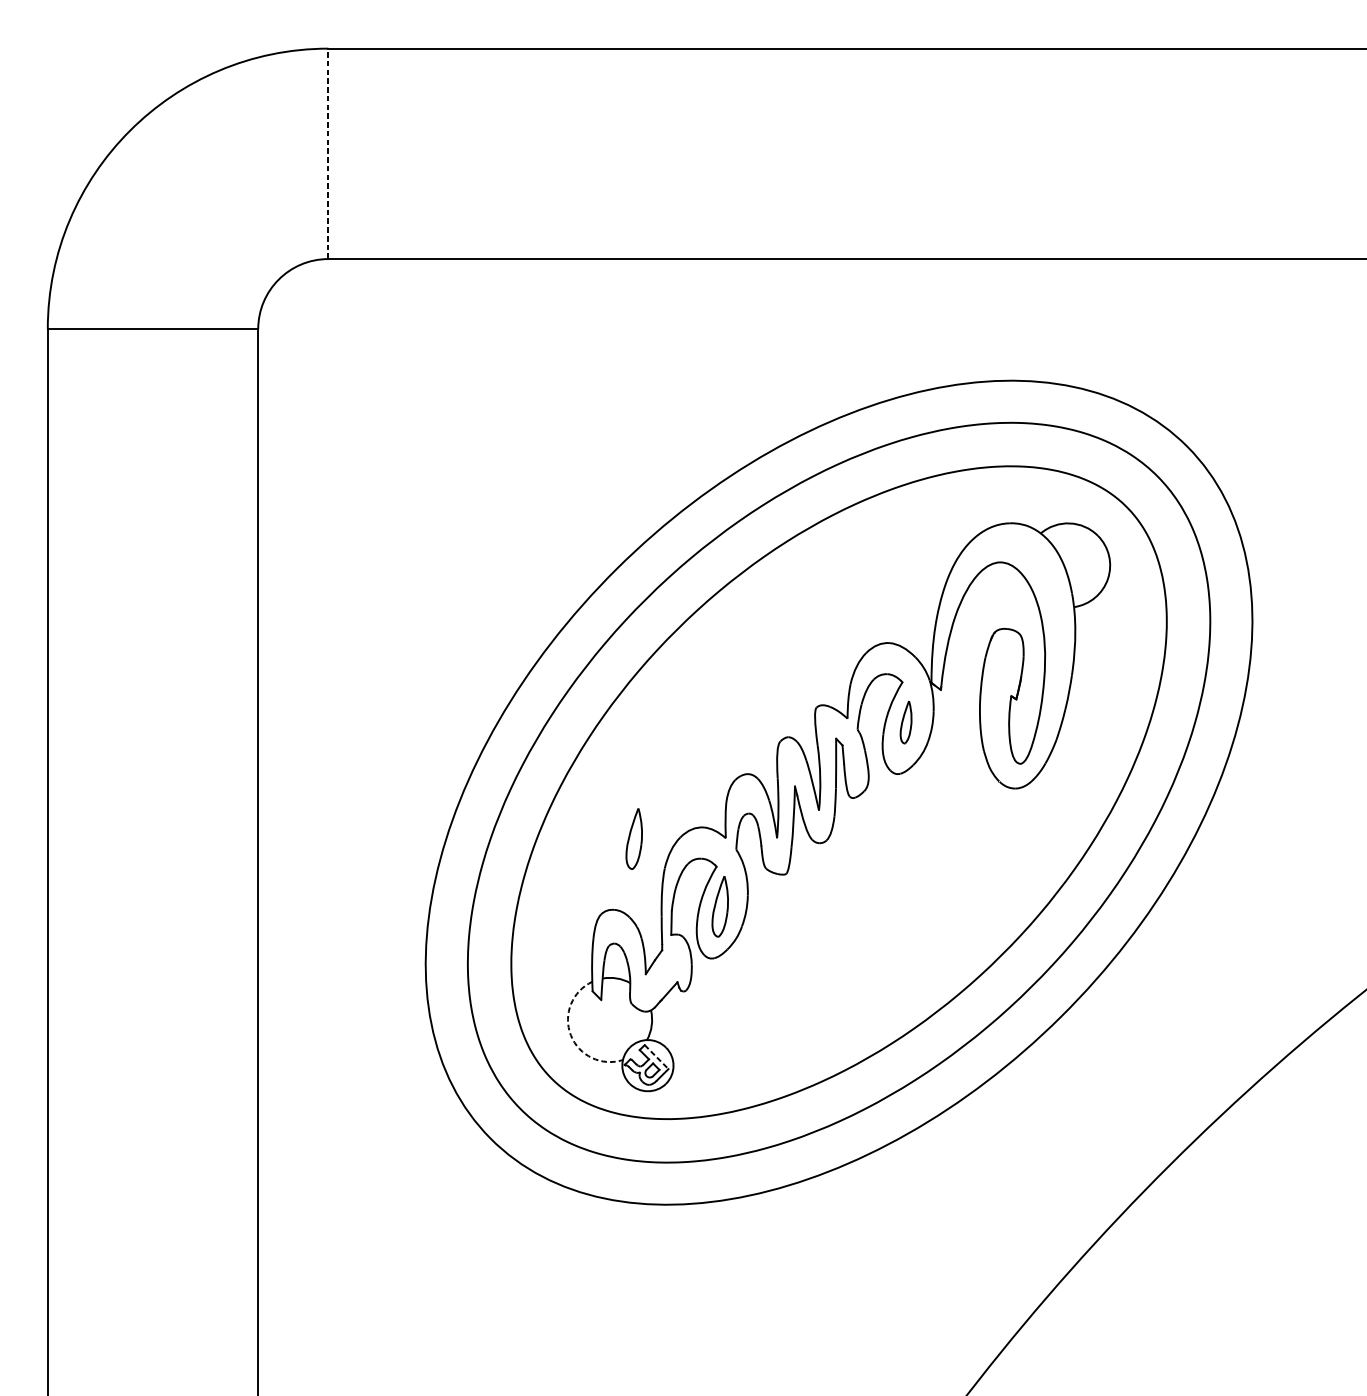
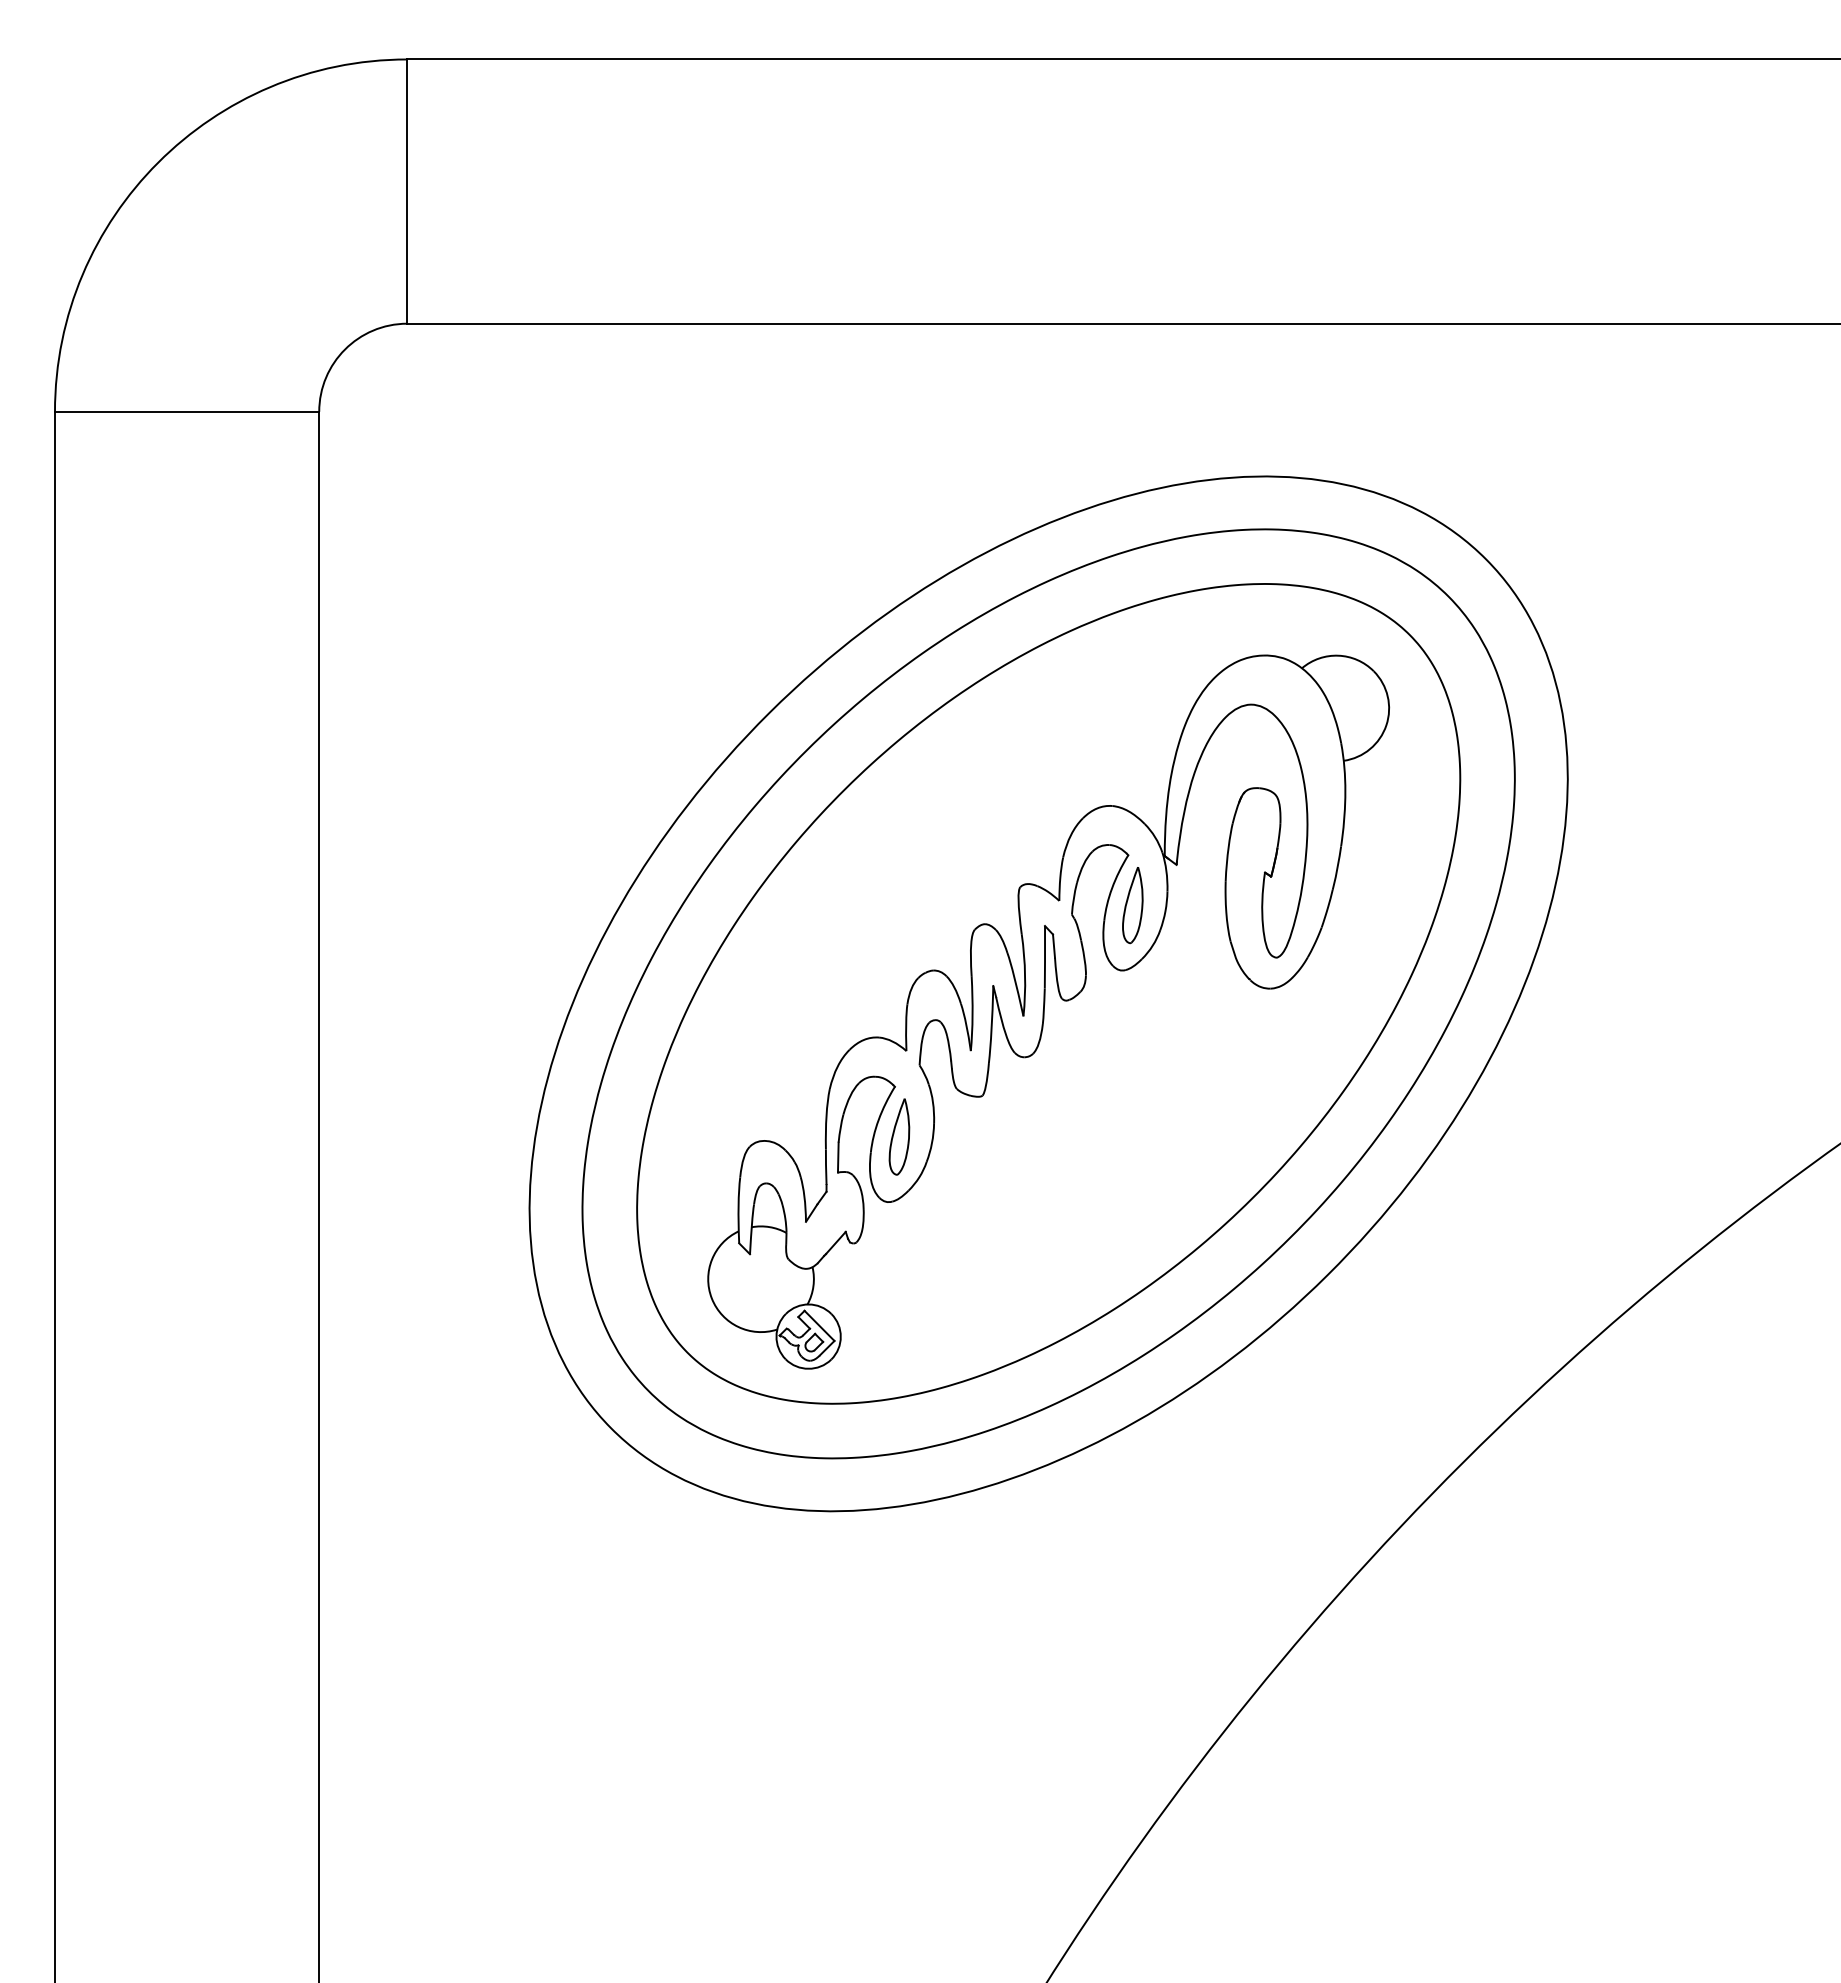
line: (328, 153) -> (407, 191), dashed -> solid
part: (905, 722) -> (1132, 905), size x1.43
part: (634, 838) -> (791, 1051), removed
arc: (570, 1035) -> (711, 1298), dashed -> solid
line: (656, 1057) -> (819, 1326), dashed -> solid

